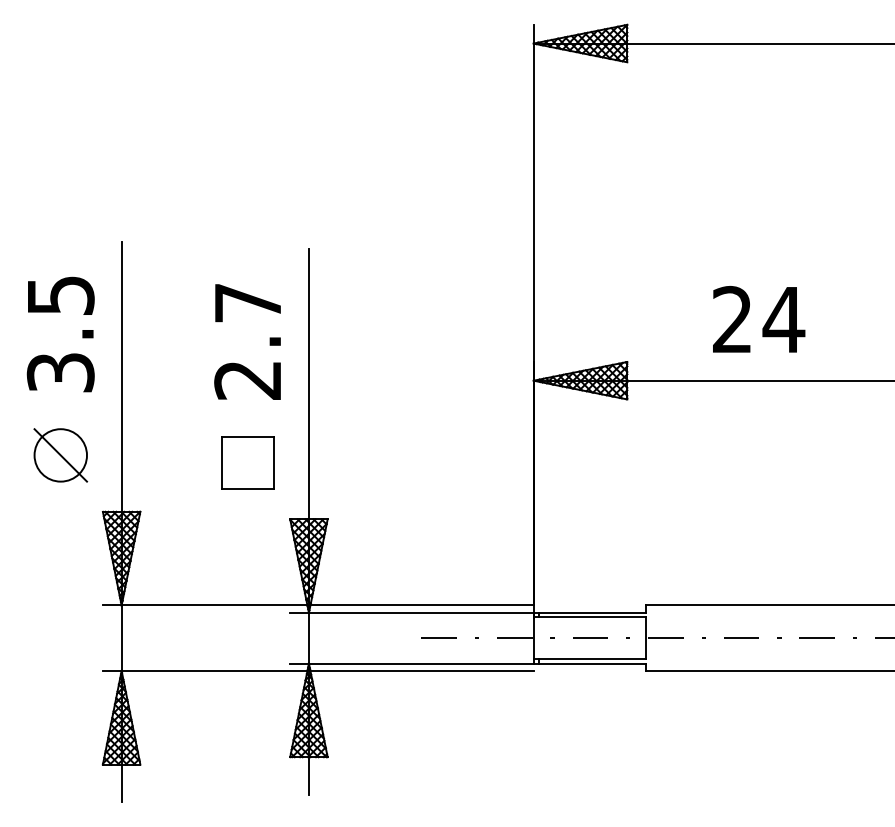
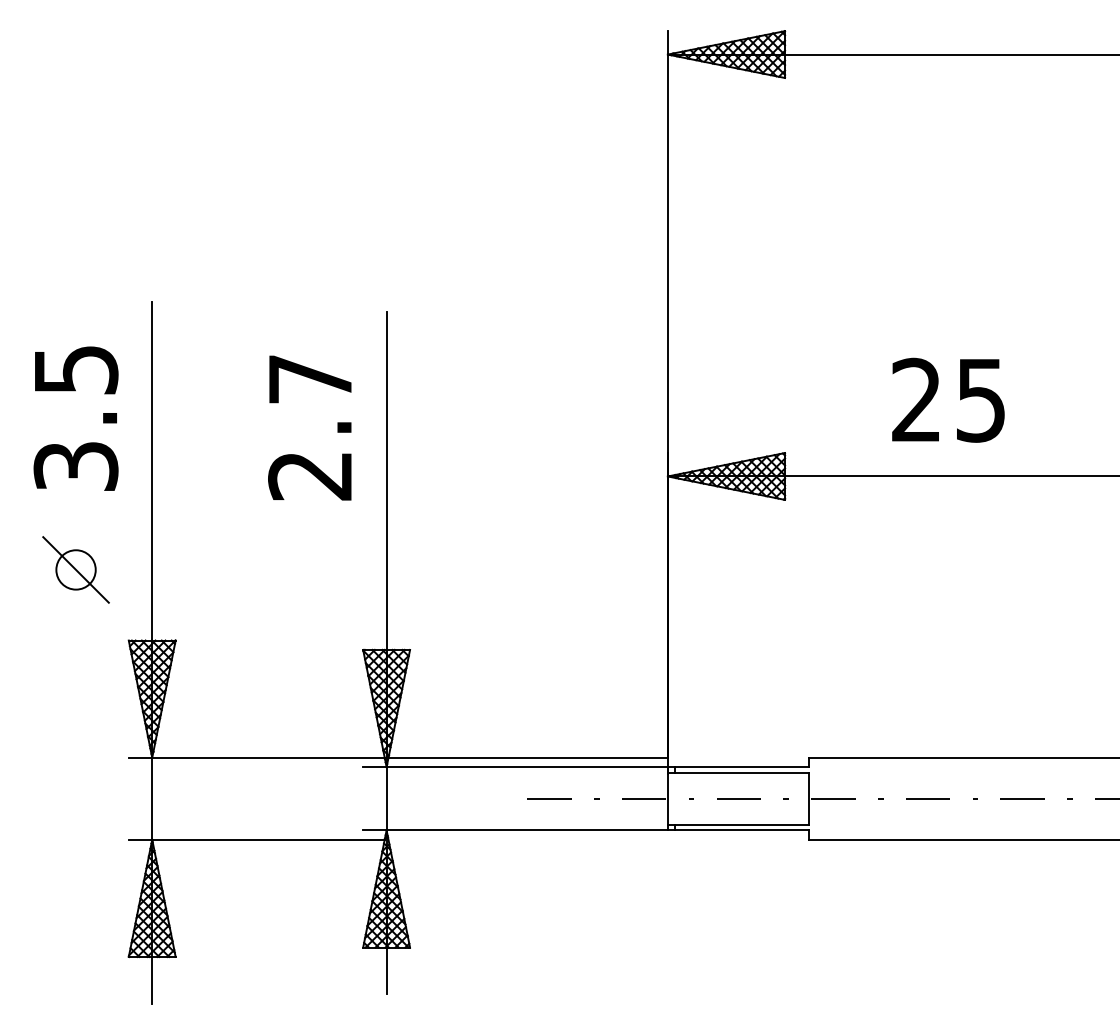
text: (783, 320) -> (980, 400), 24 -> 25
circle: (60, 455) -> (75, 569), size x0.6
part: (248, 463) -> (310, 579), removed
line: (421, 670) -> (527, 839), removed

